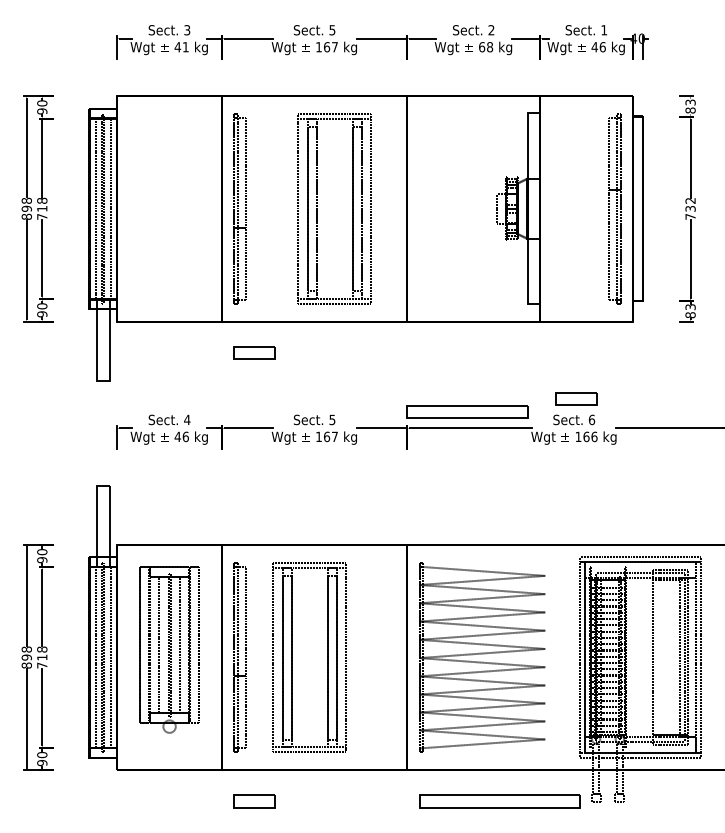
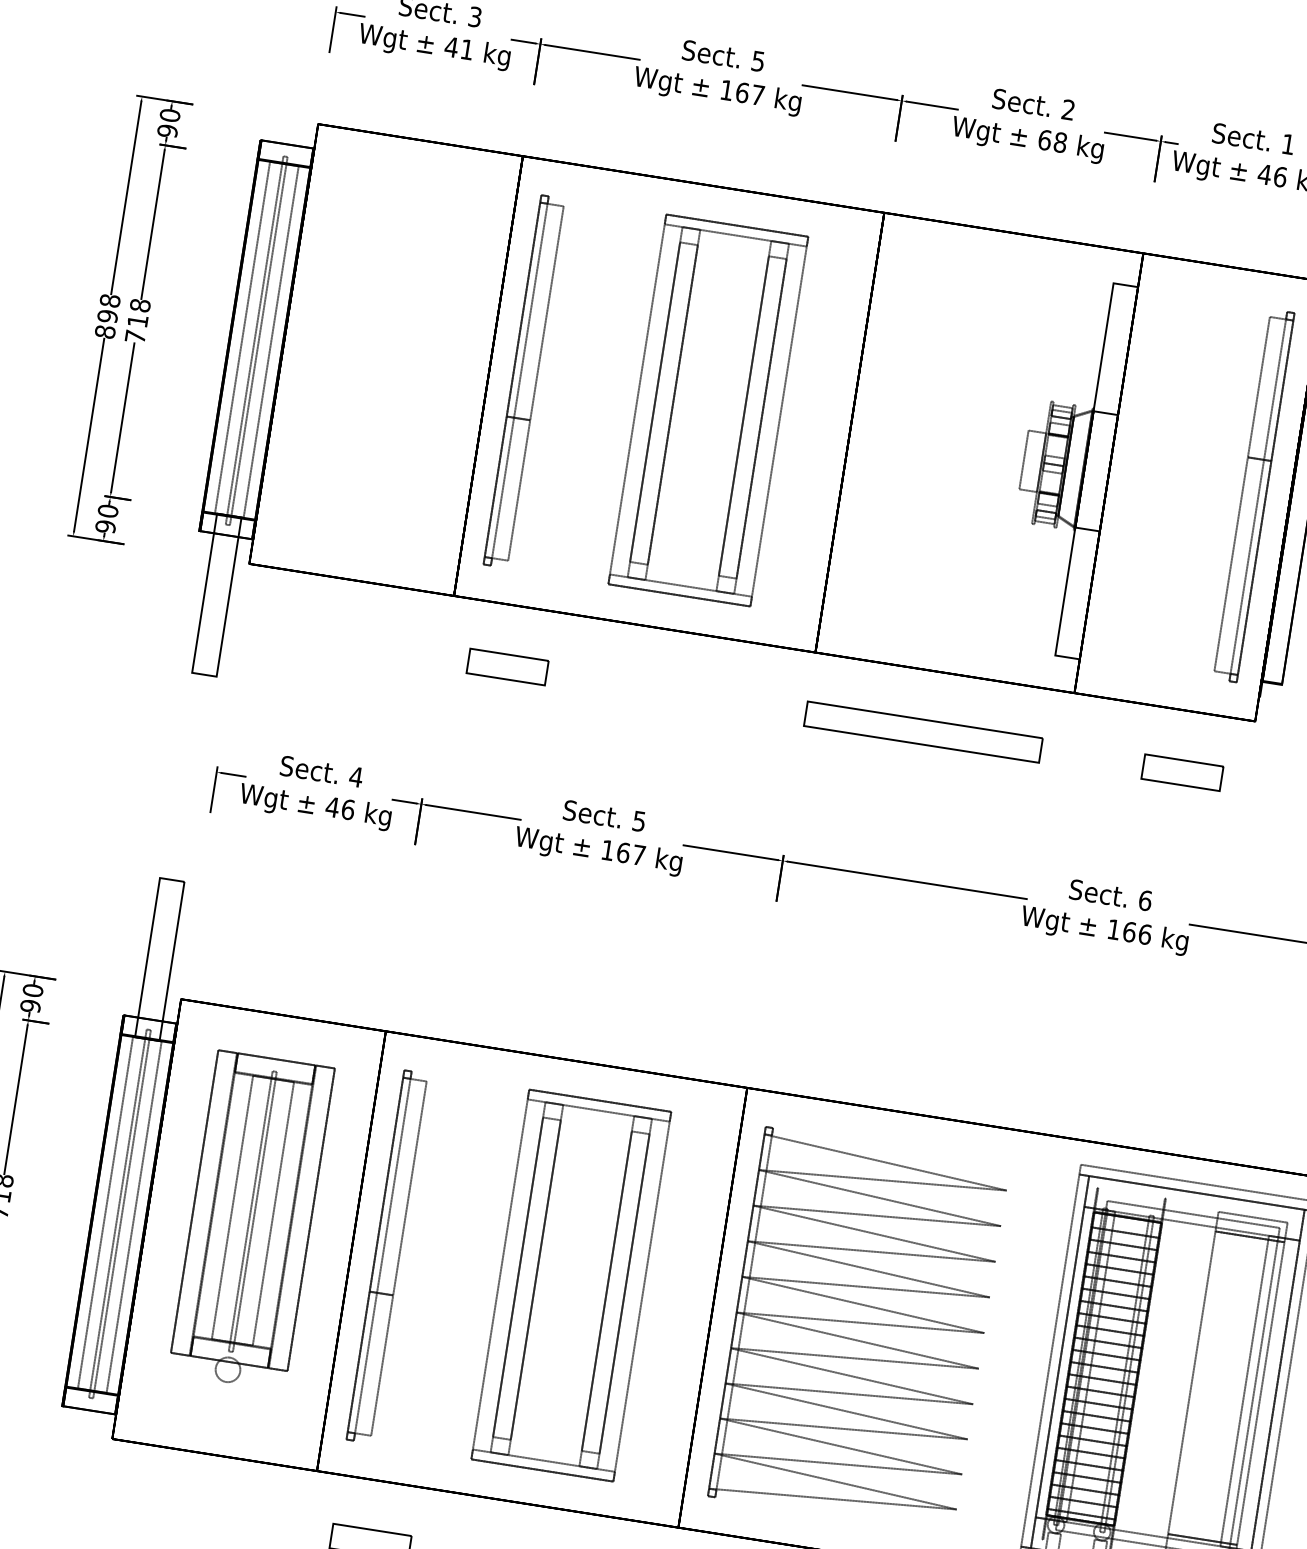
part: (576, 398) -> (1182, 771), moved
part: (467, 411) -> (923, 731), moved
part: (292, 657) -> (537, 1280), moved

